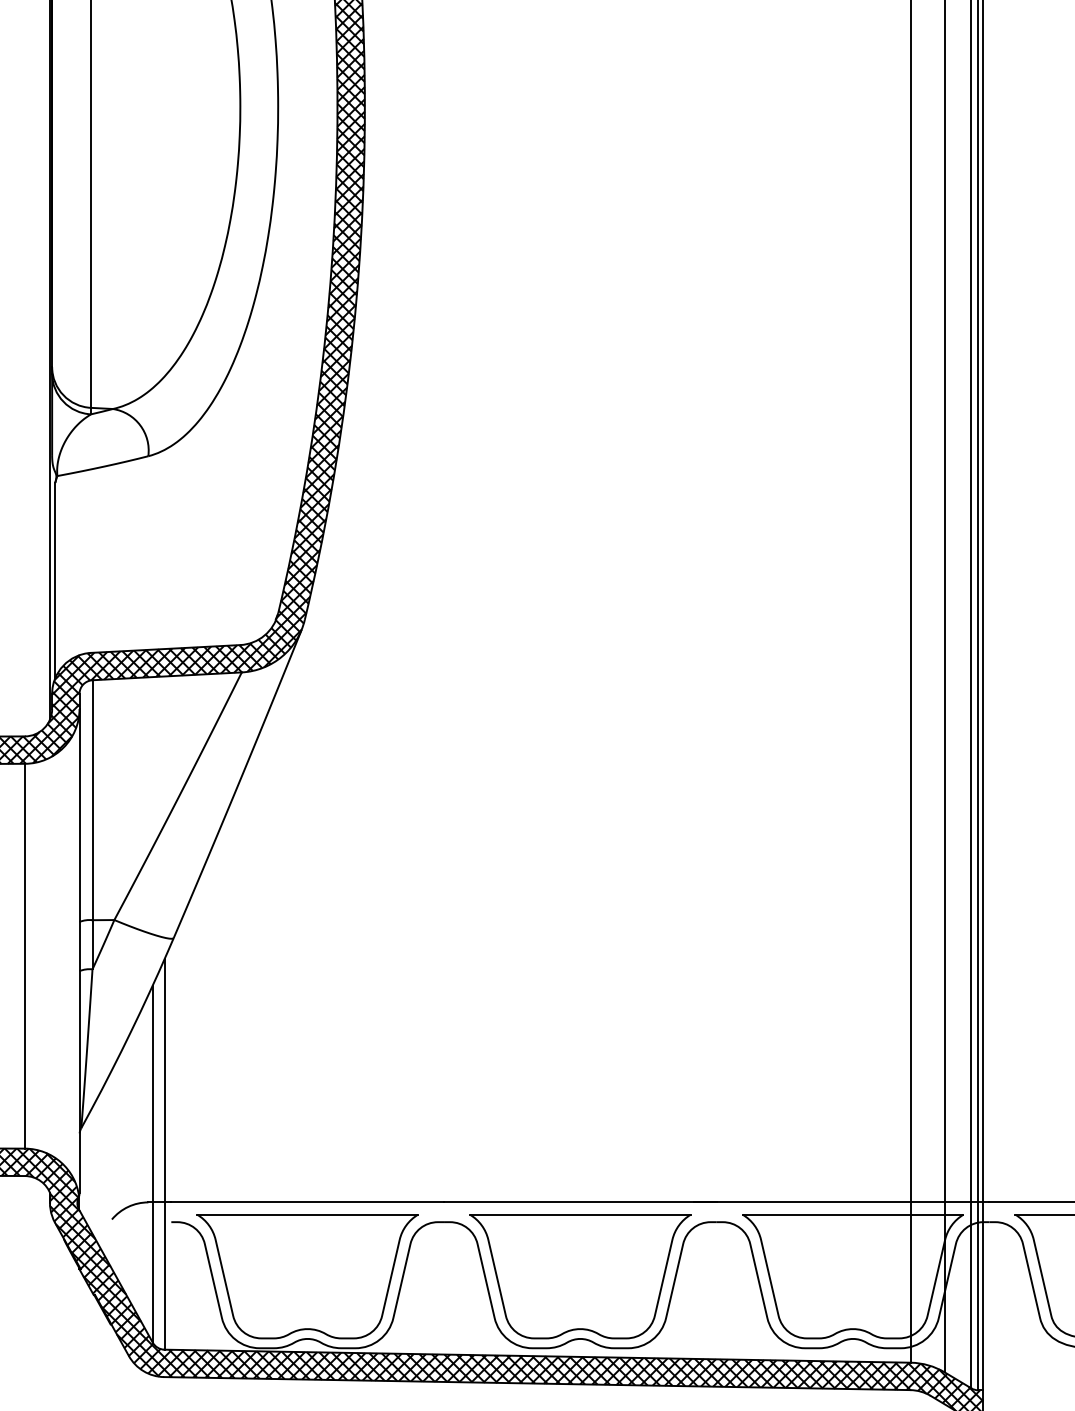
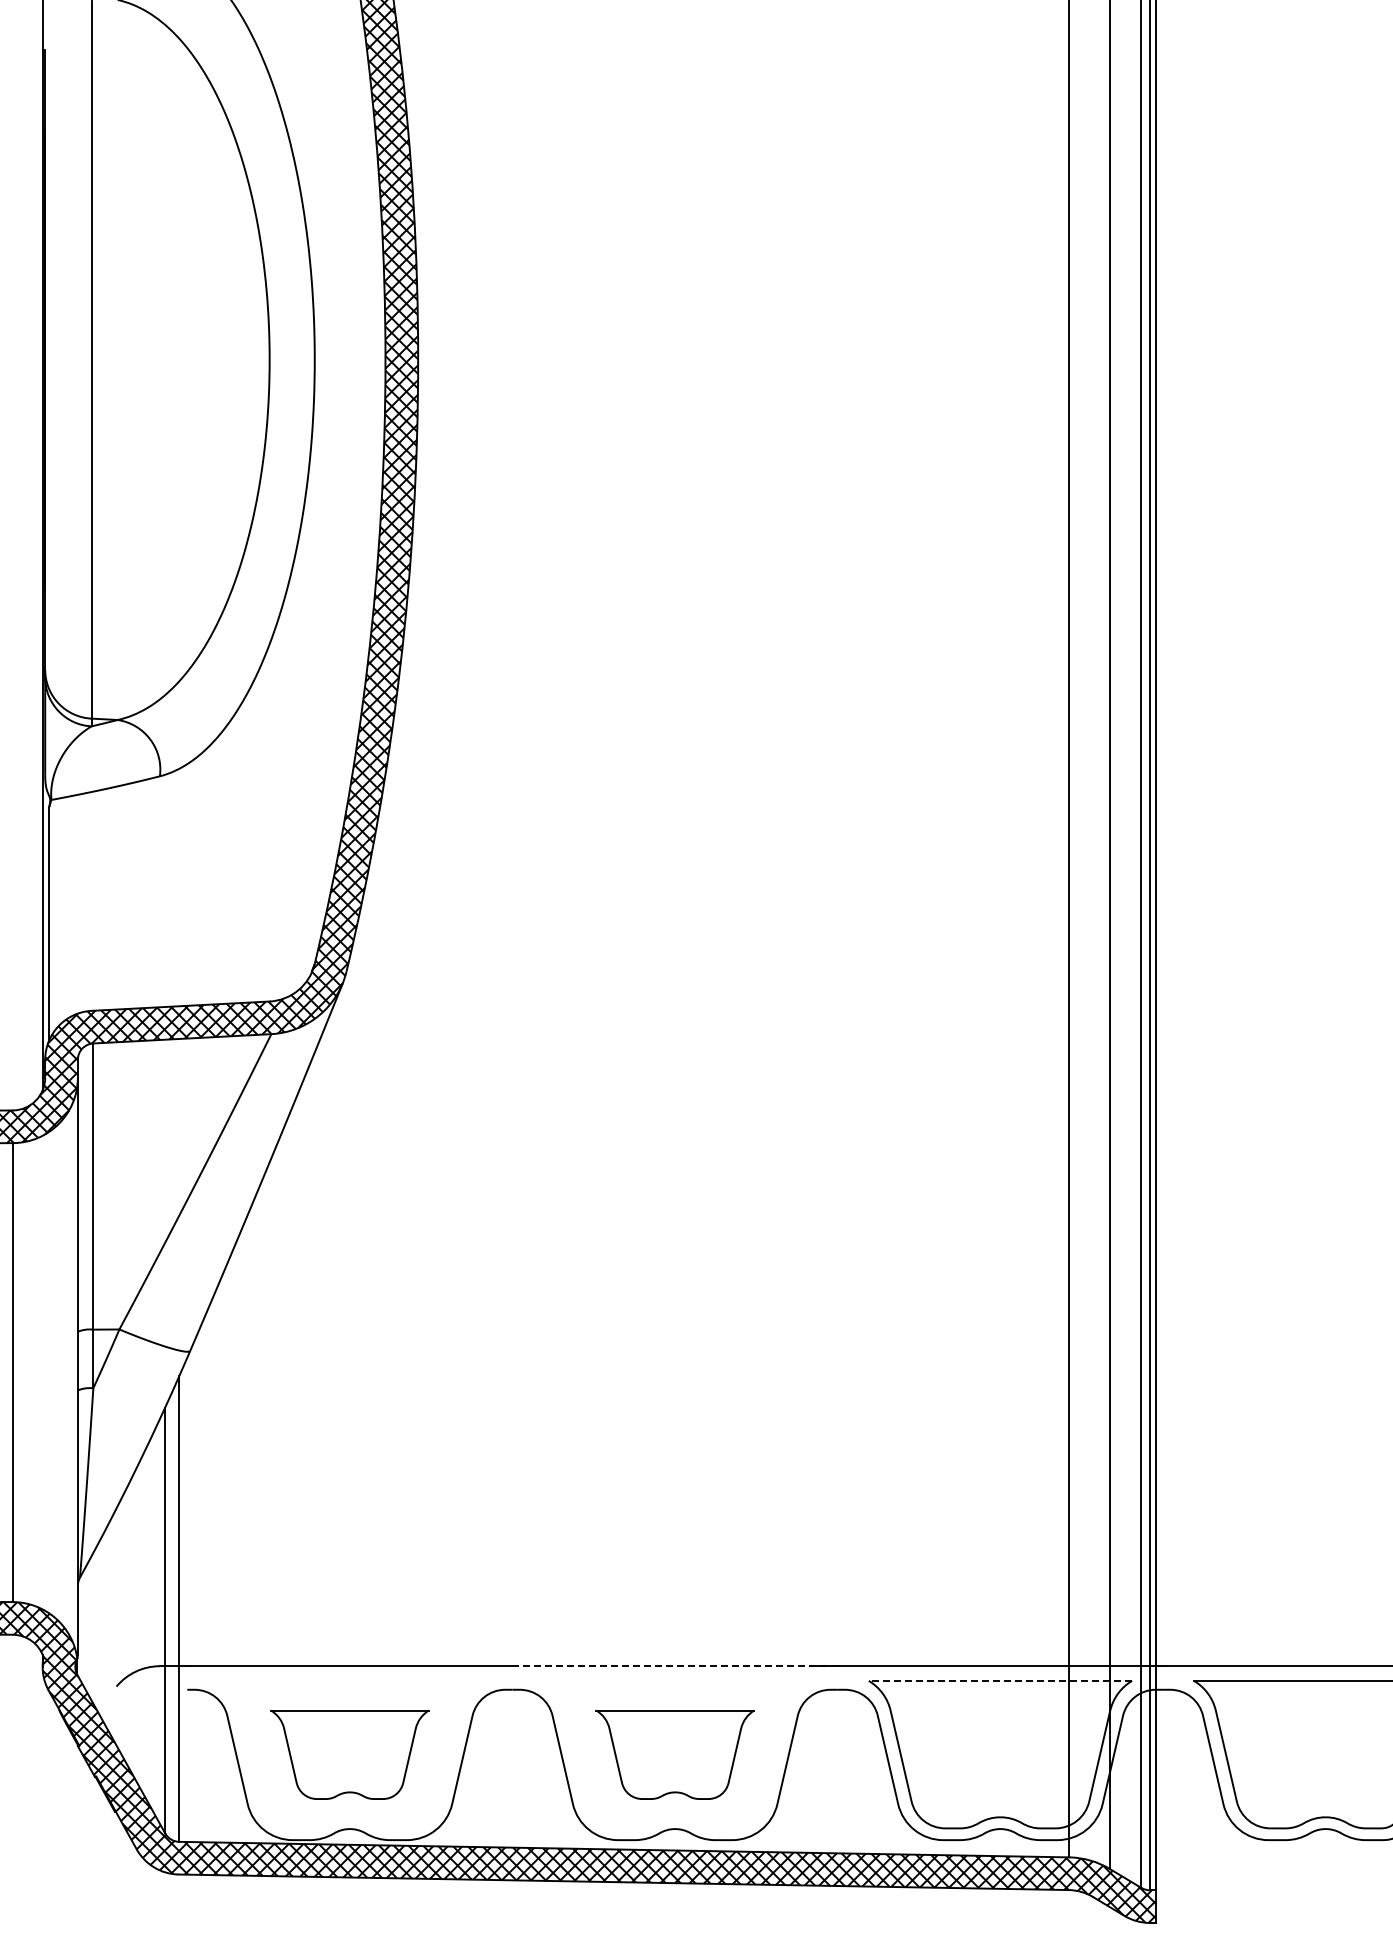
line: (580, 1202) -> (675, 1666), solid -> dashed
line: (853, 1214) -> (1000, 1680), solid -> dashed
part: (307, 1276) -> (349, 1754), size x0.6
part: (580, 1276) -> (675, 1754), size x0.6

